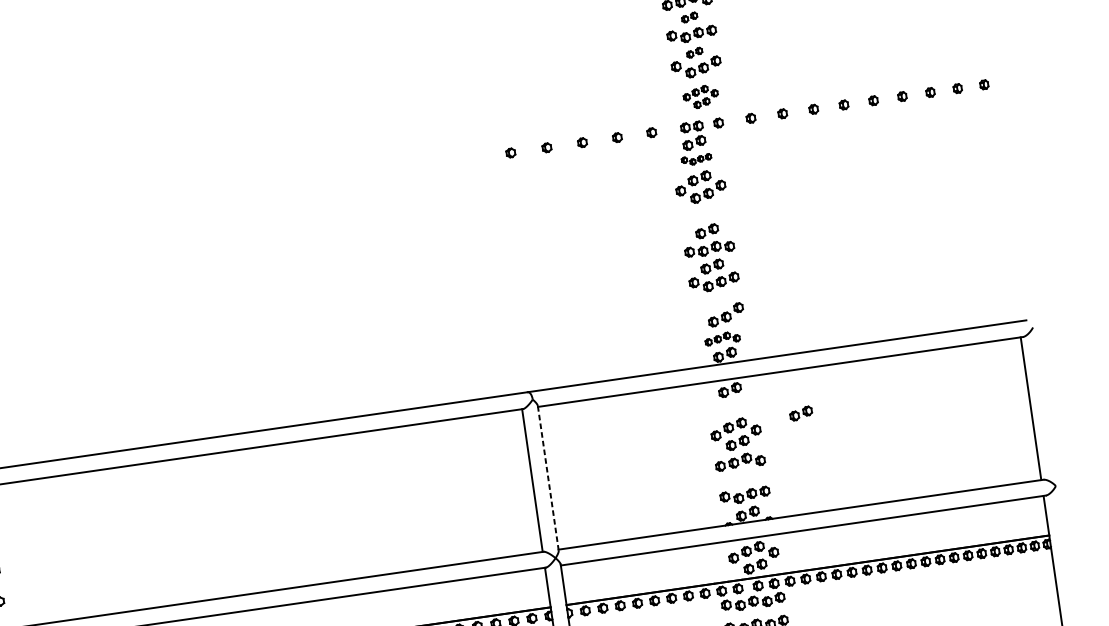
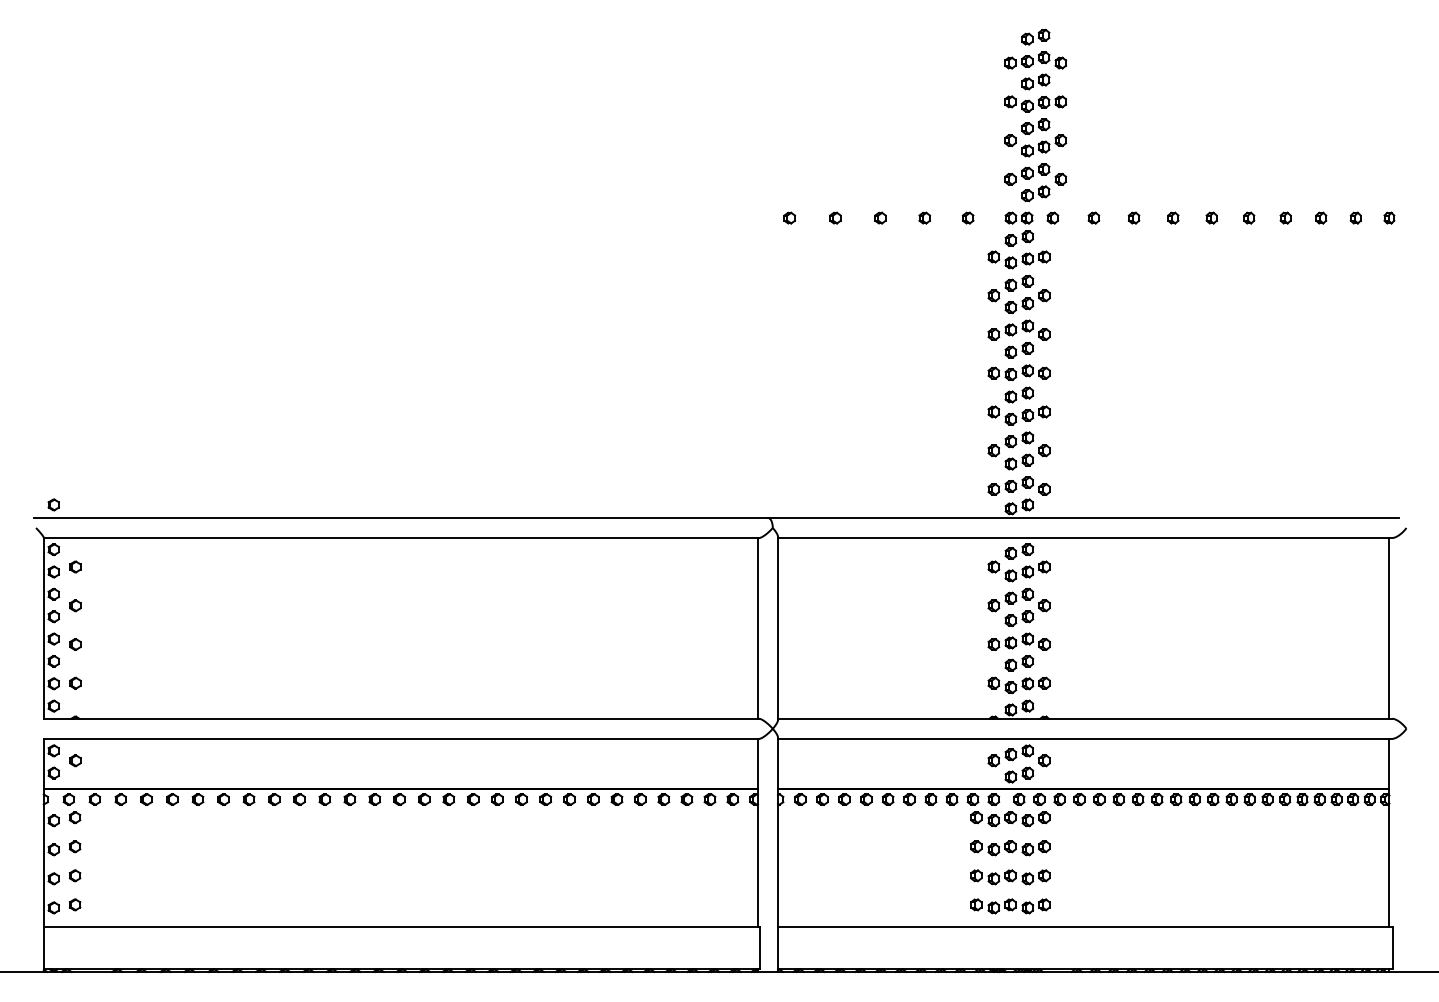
part: (689, 17) -> (1035, 81), size x1.43
part: (694, 52) -> (1035, 126), size x1.43
part: (700, 96) -> (1035, 182), size x1.43
part: (696, 159) -> (1018, 259), size x1.67
part: (704, 214) -> (1018, 329), added
part: (710, 306) -> (1010, 444), added
part: (721, 338) -> (1018, 485), size x1.43
part: (731, 405) -> (1018, 571), added
part: (801, 413) -> (1019, 663), moved
line: (548, 478) -> (778, 628), dashed -> solid

